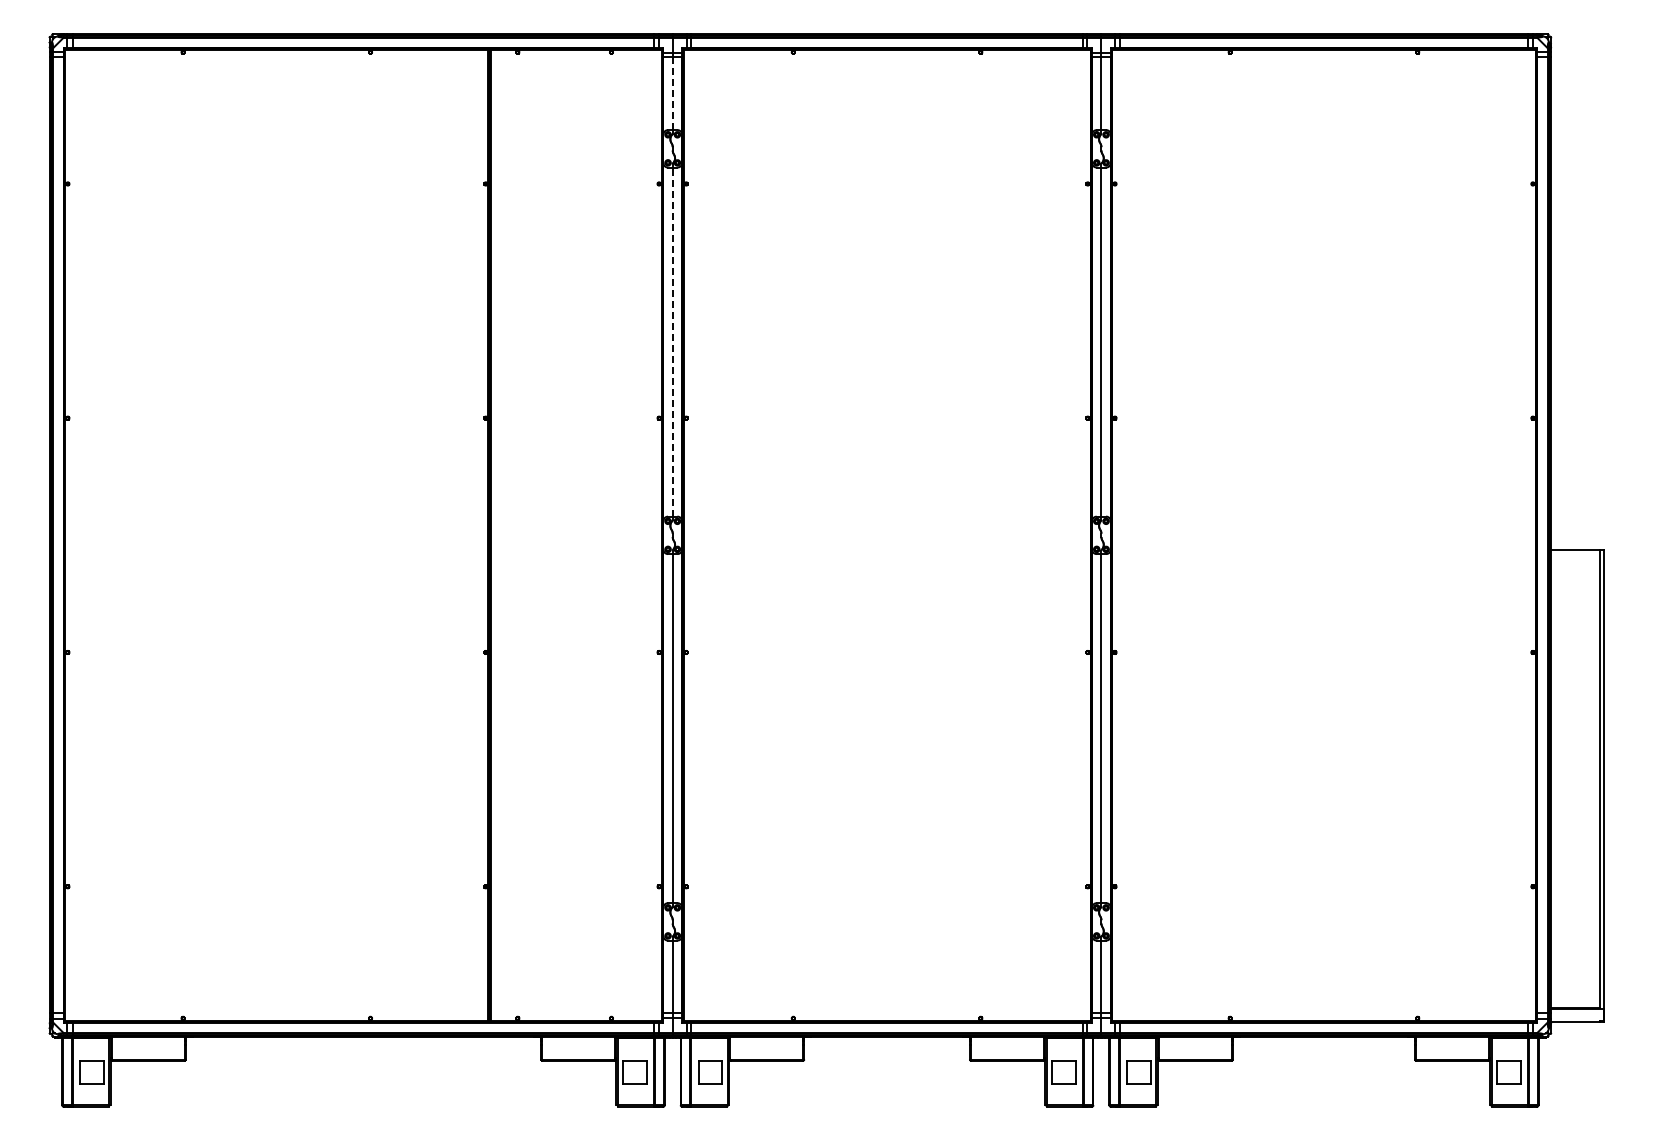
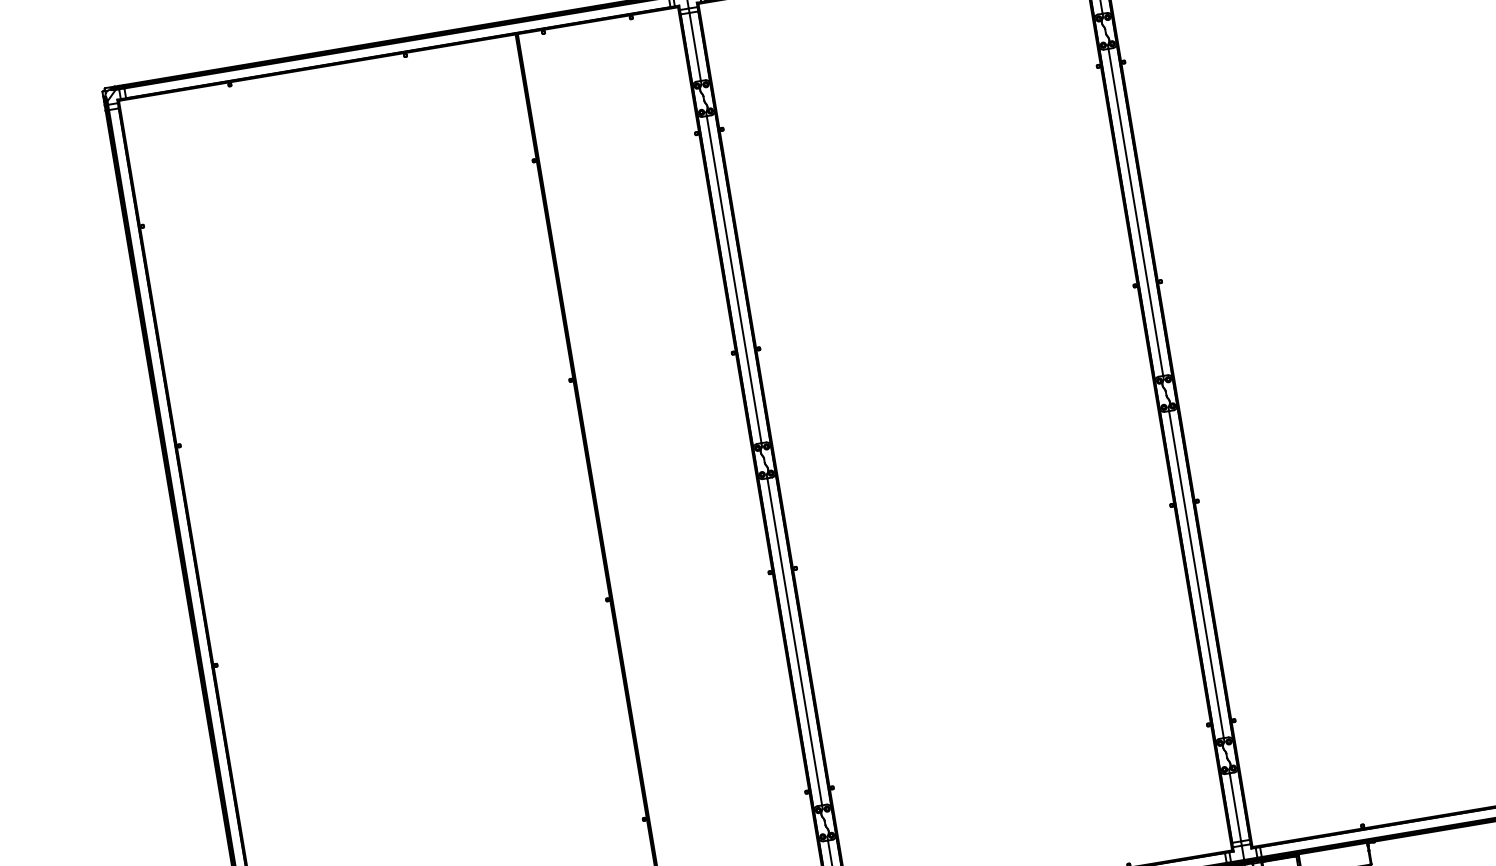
line: (672, 93) -> (694, 46), dashed -> solid
line: (672, 342) -> (733, 280), dashed -> solid

